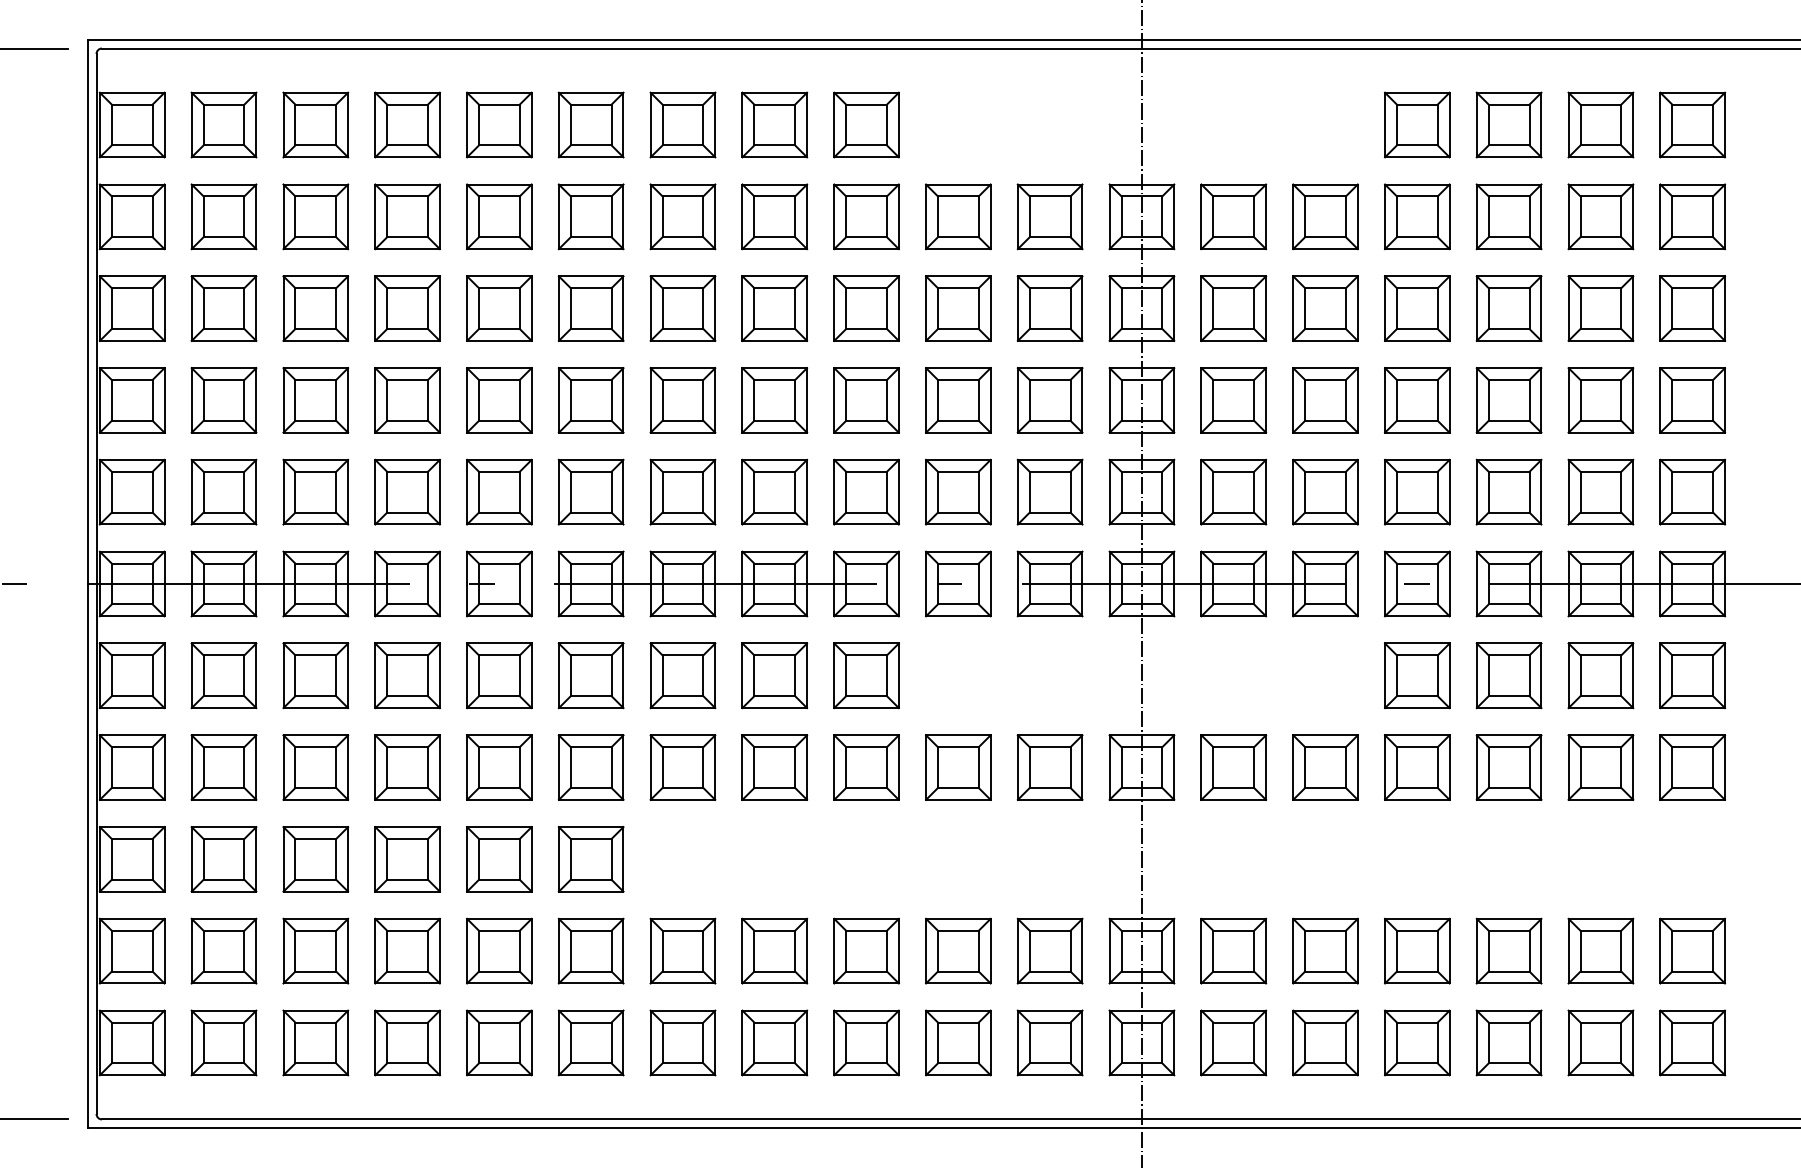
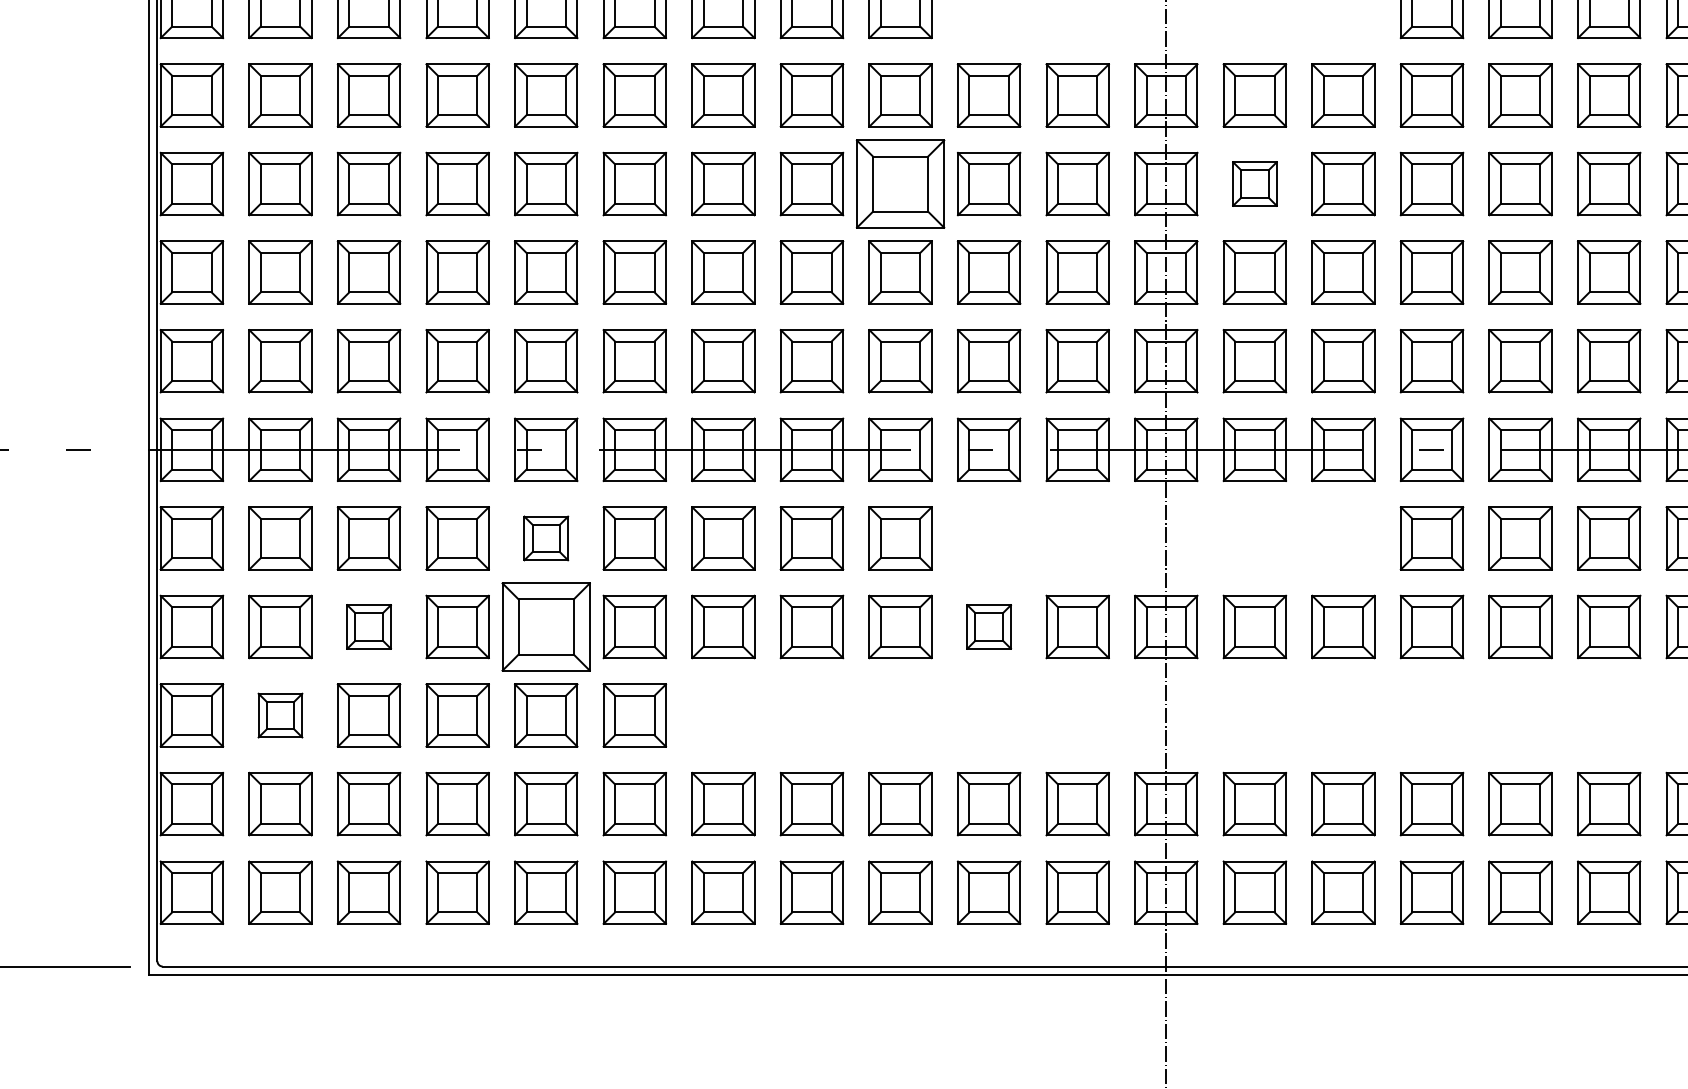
part: (866, 308) -> (900, 183), size x1.4
part: (1233, 308) -> (1254, 183), size x0.7
part: (499, 675) -> (546, 538), size x0.7
part: (315, 767) -> (368, 626), size x0.7
part: (499, 767) -> (546, 626), size x1.4
part: (958, 767) -> (989, 626), size x0.7
part: (223, 859) -> (280, 715), size x0.7

